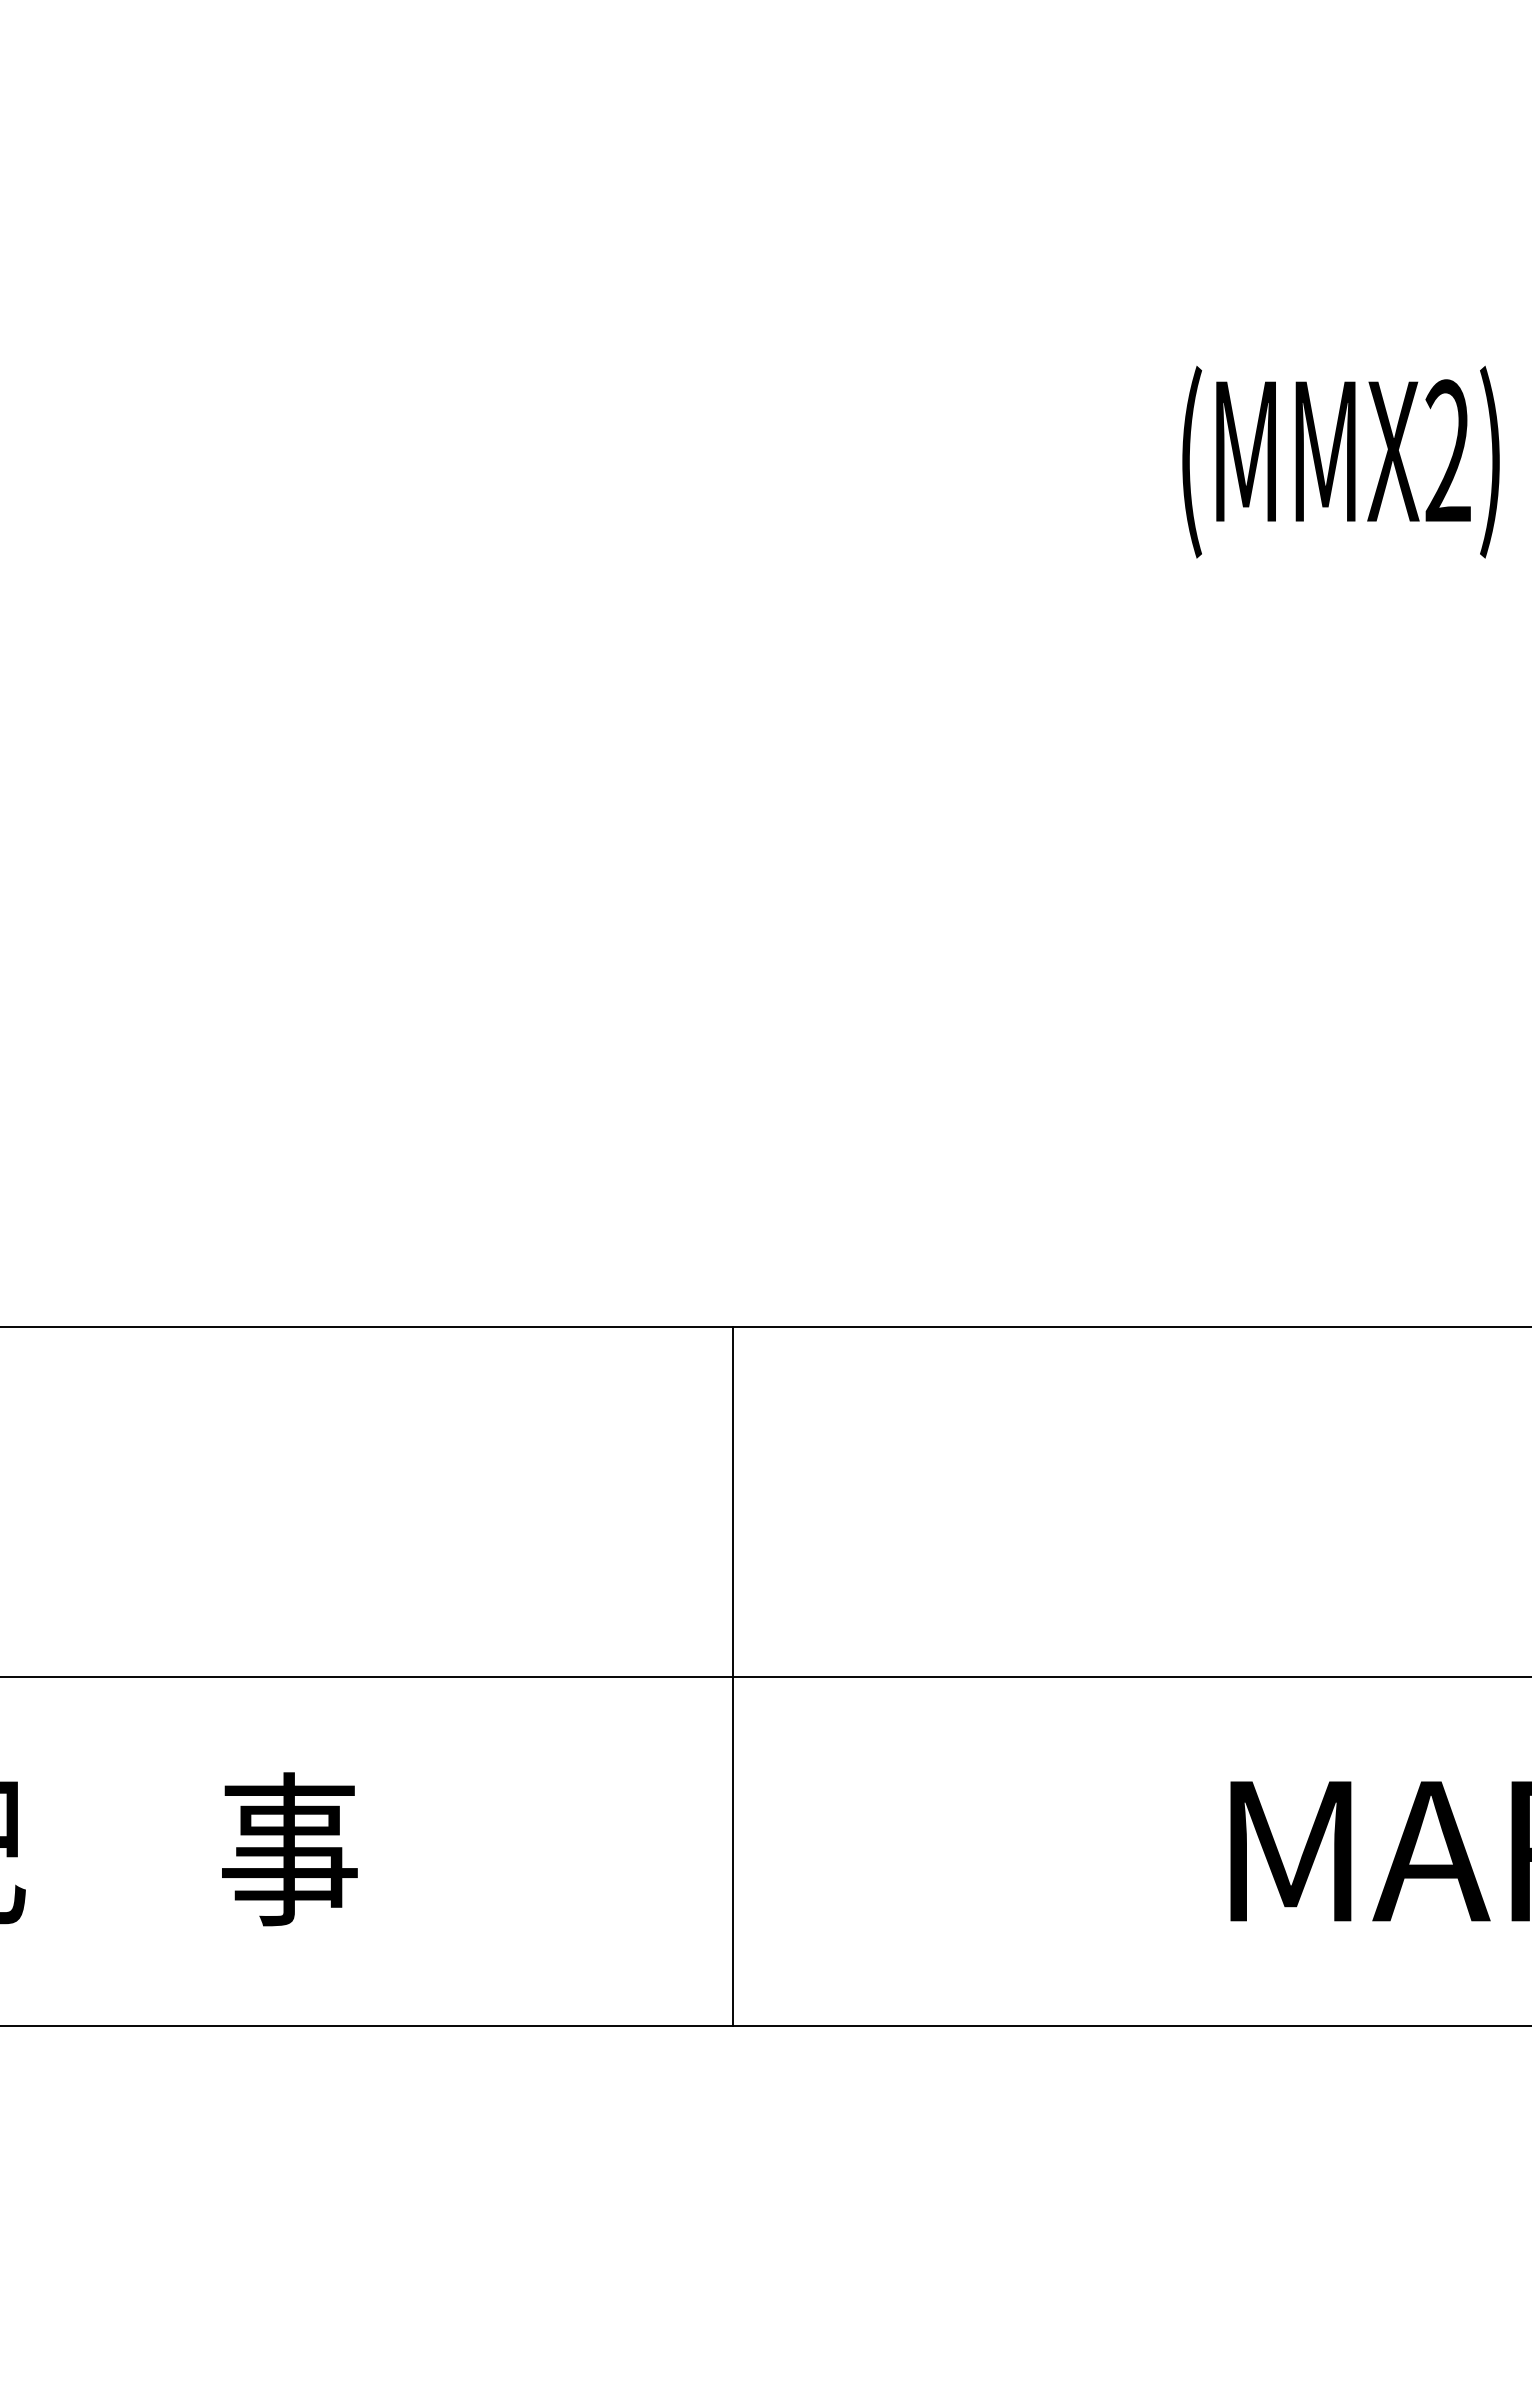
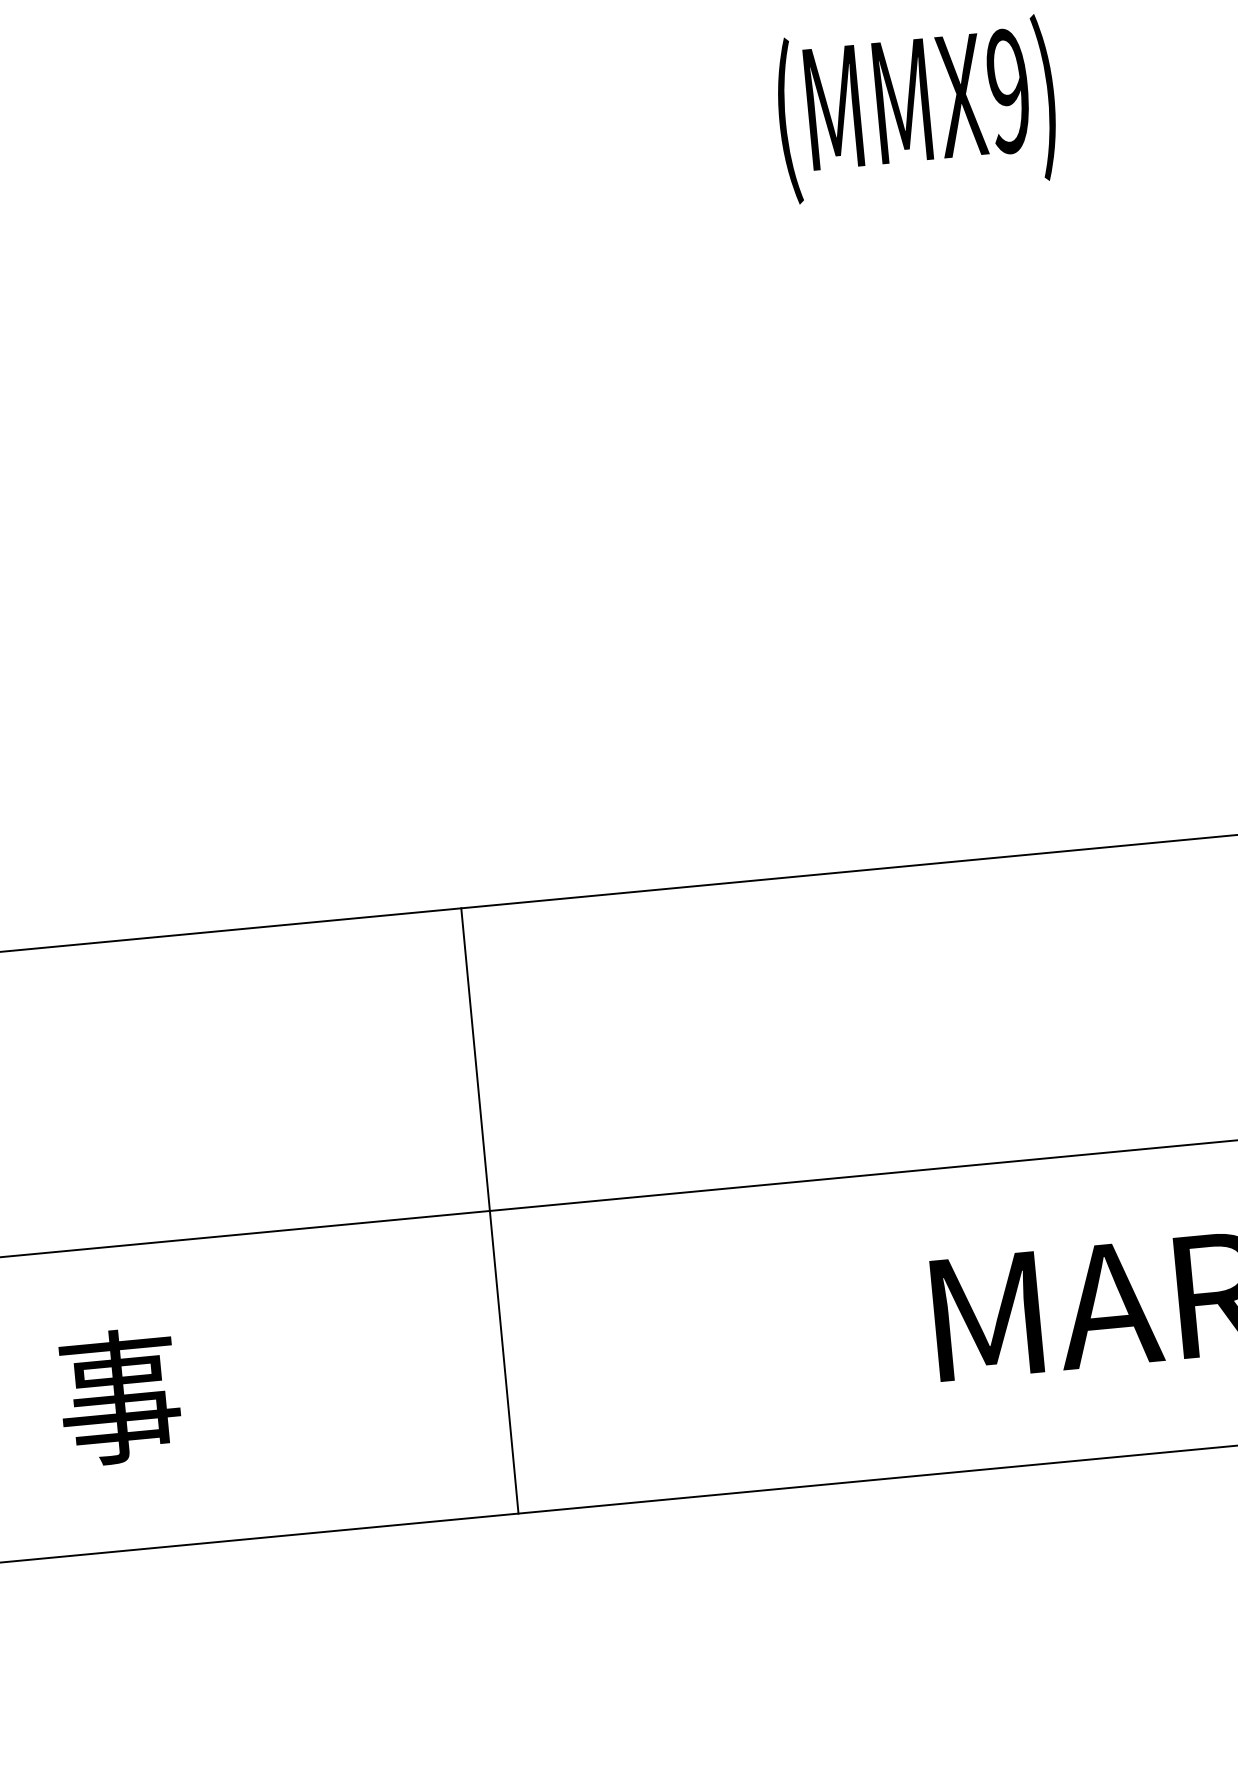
text: (1447, 451) -> (1008, 91), (MMX2) -> (MMX9)

